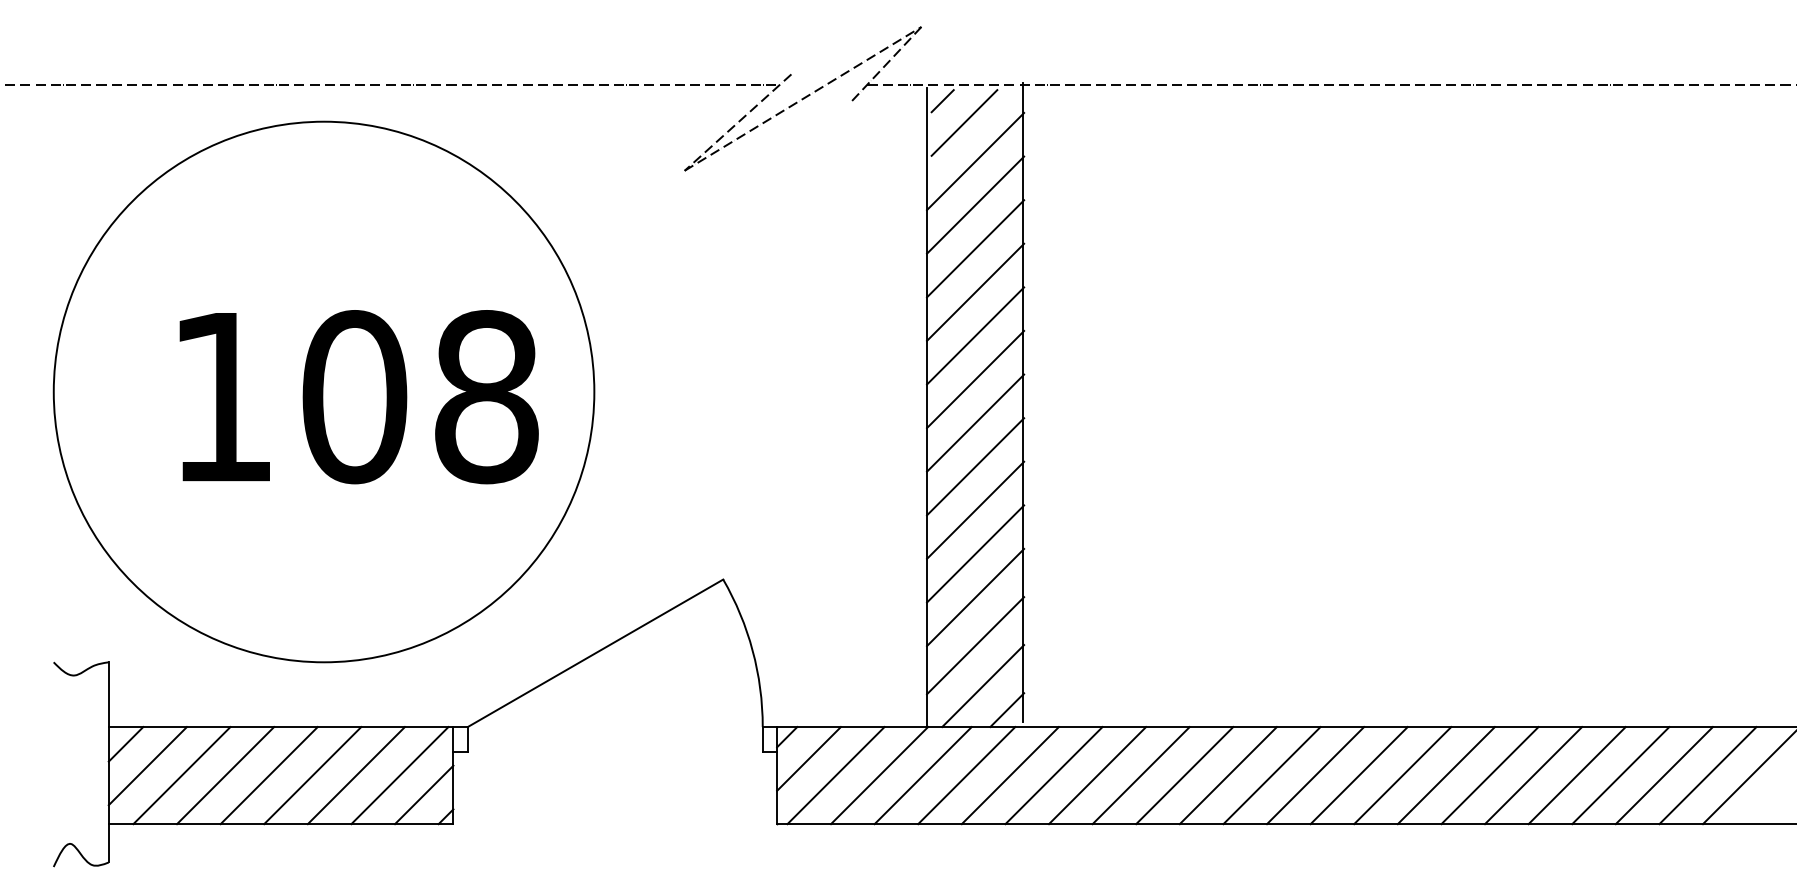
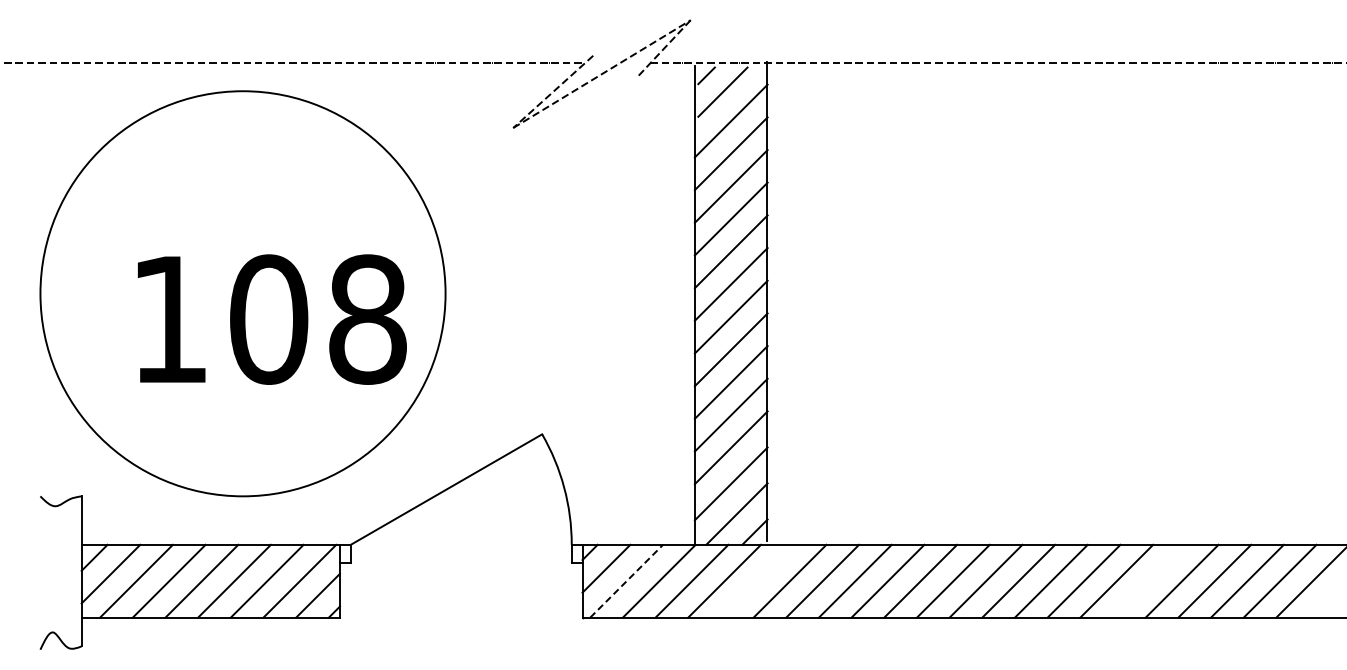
text: (359, 396) -> (272, 319), moved
line: (837, 774) -> (627, 580), solid -> dashed
line: (1009, 774) -> (756, 580), removed
line: (1533, 774) -> (1149, 580), removed

